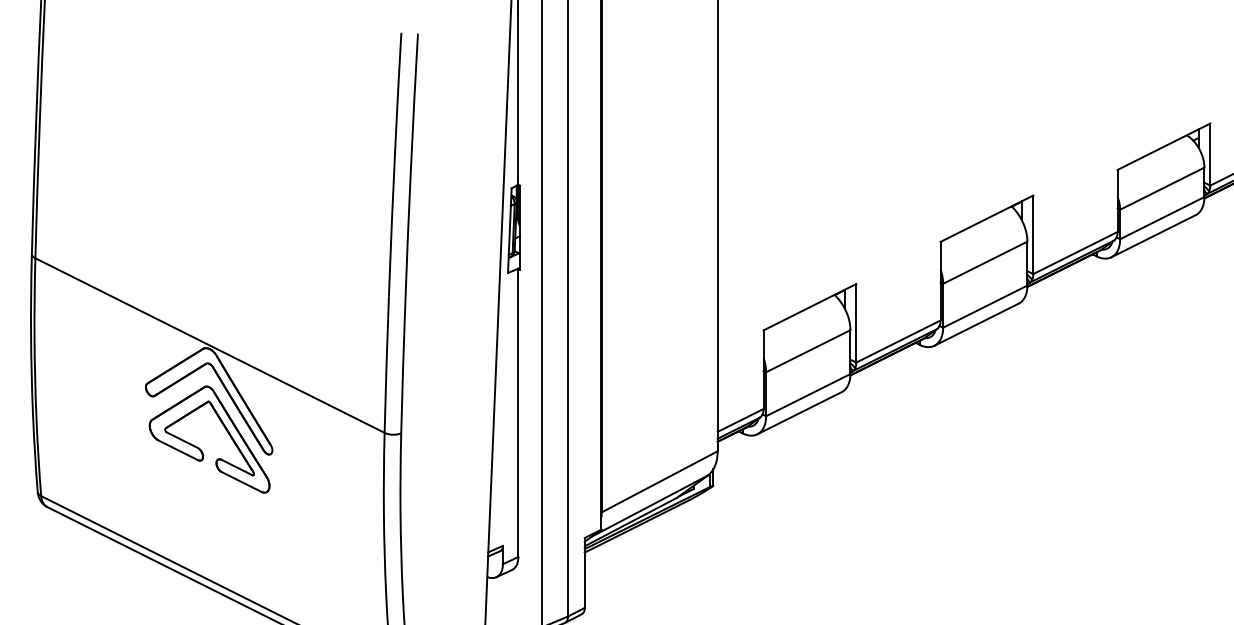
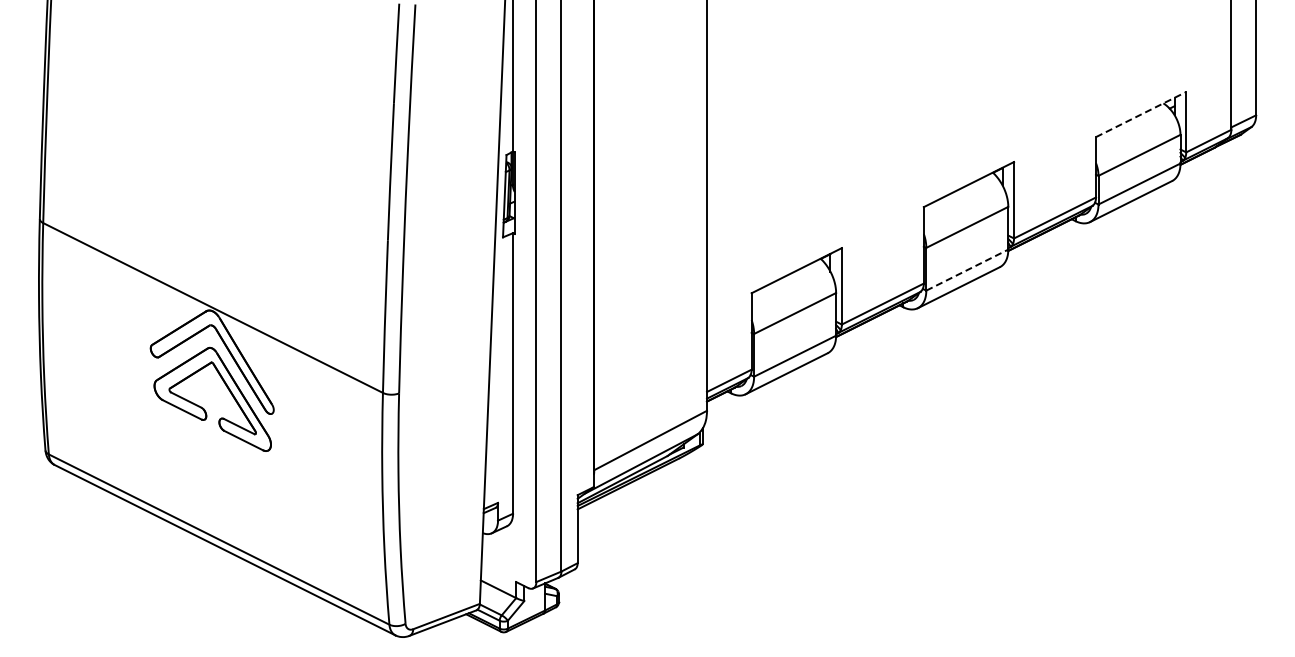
line: (1164, 146) -> (1141, 114), solid -> dashed
line: (985, 307) -> (967, 270), solid -> dashed

